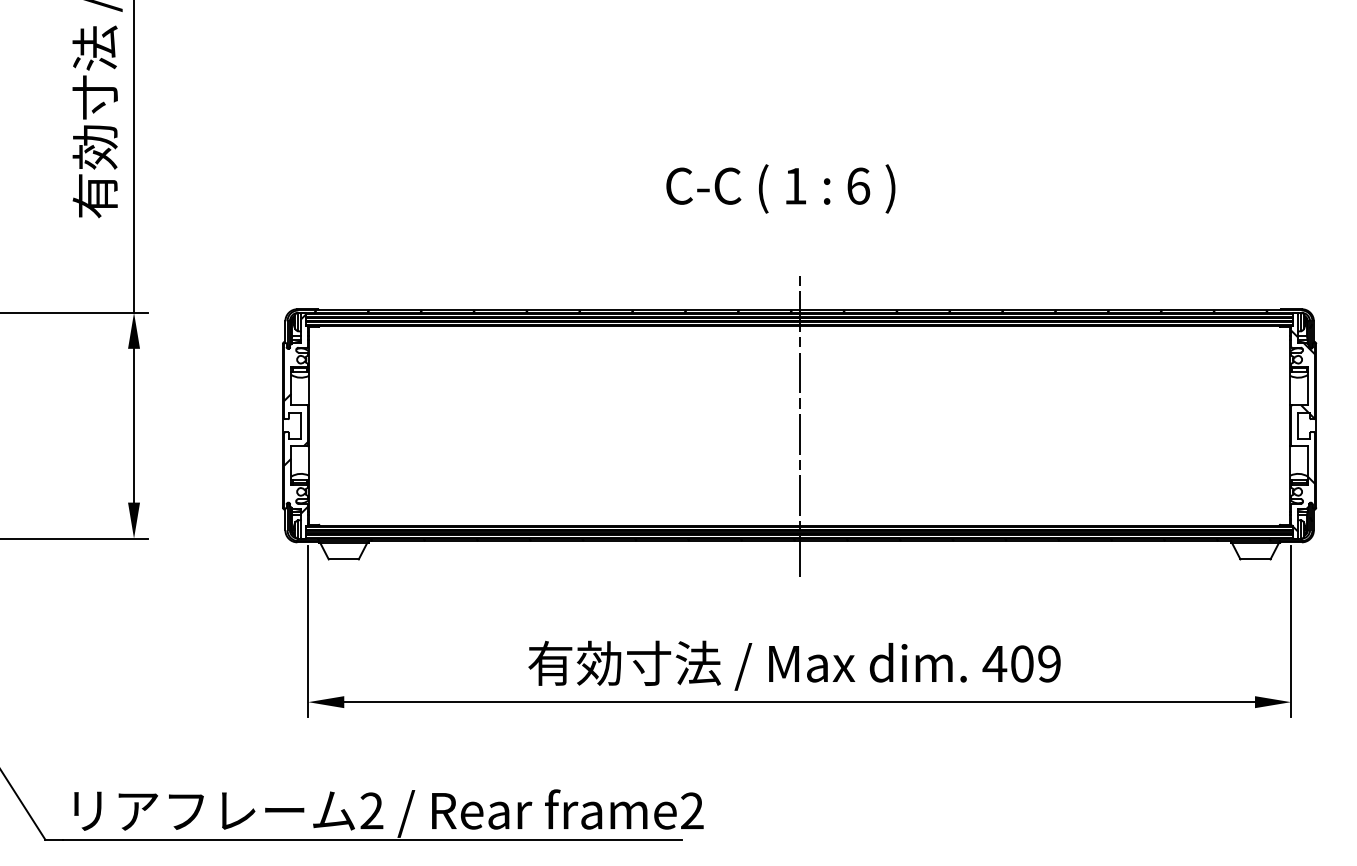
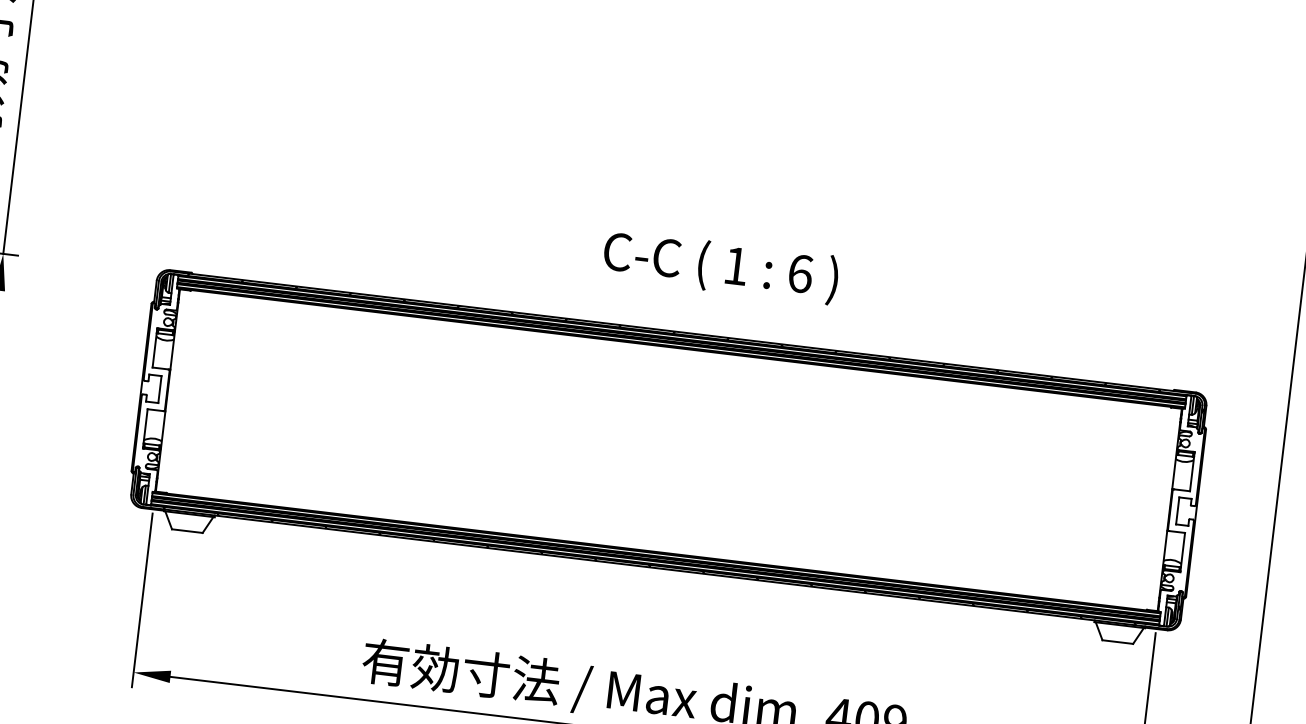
text: (780, 188) -> (720, 266), moved
hatch: (296, 413) -> (156, 376), removed
line: (799, 425) -> (668, 449), removed
hatch: (1303, 430) -> (1182, 516), removed

